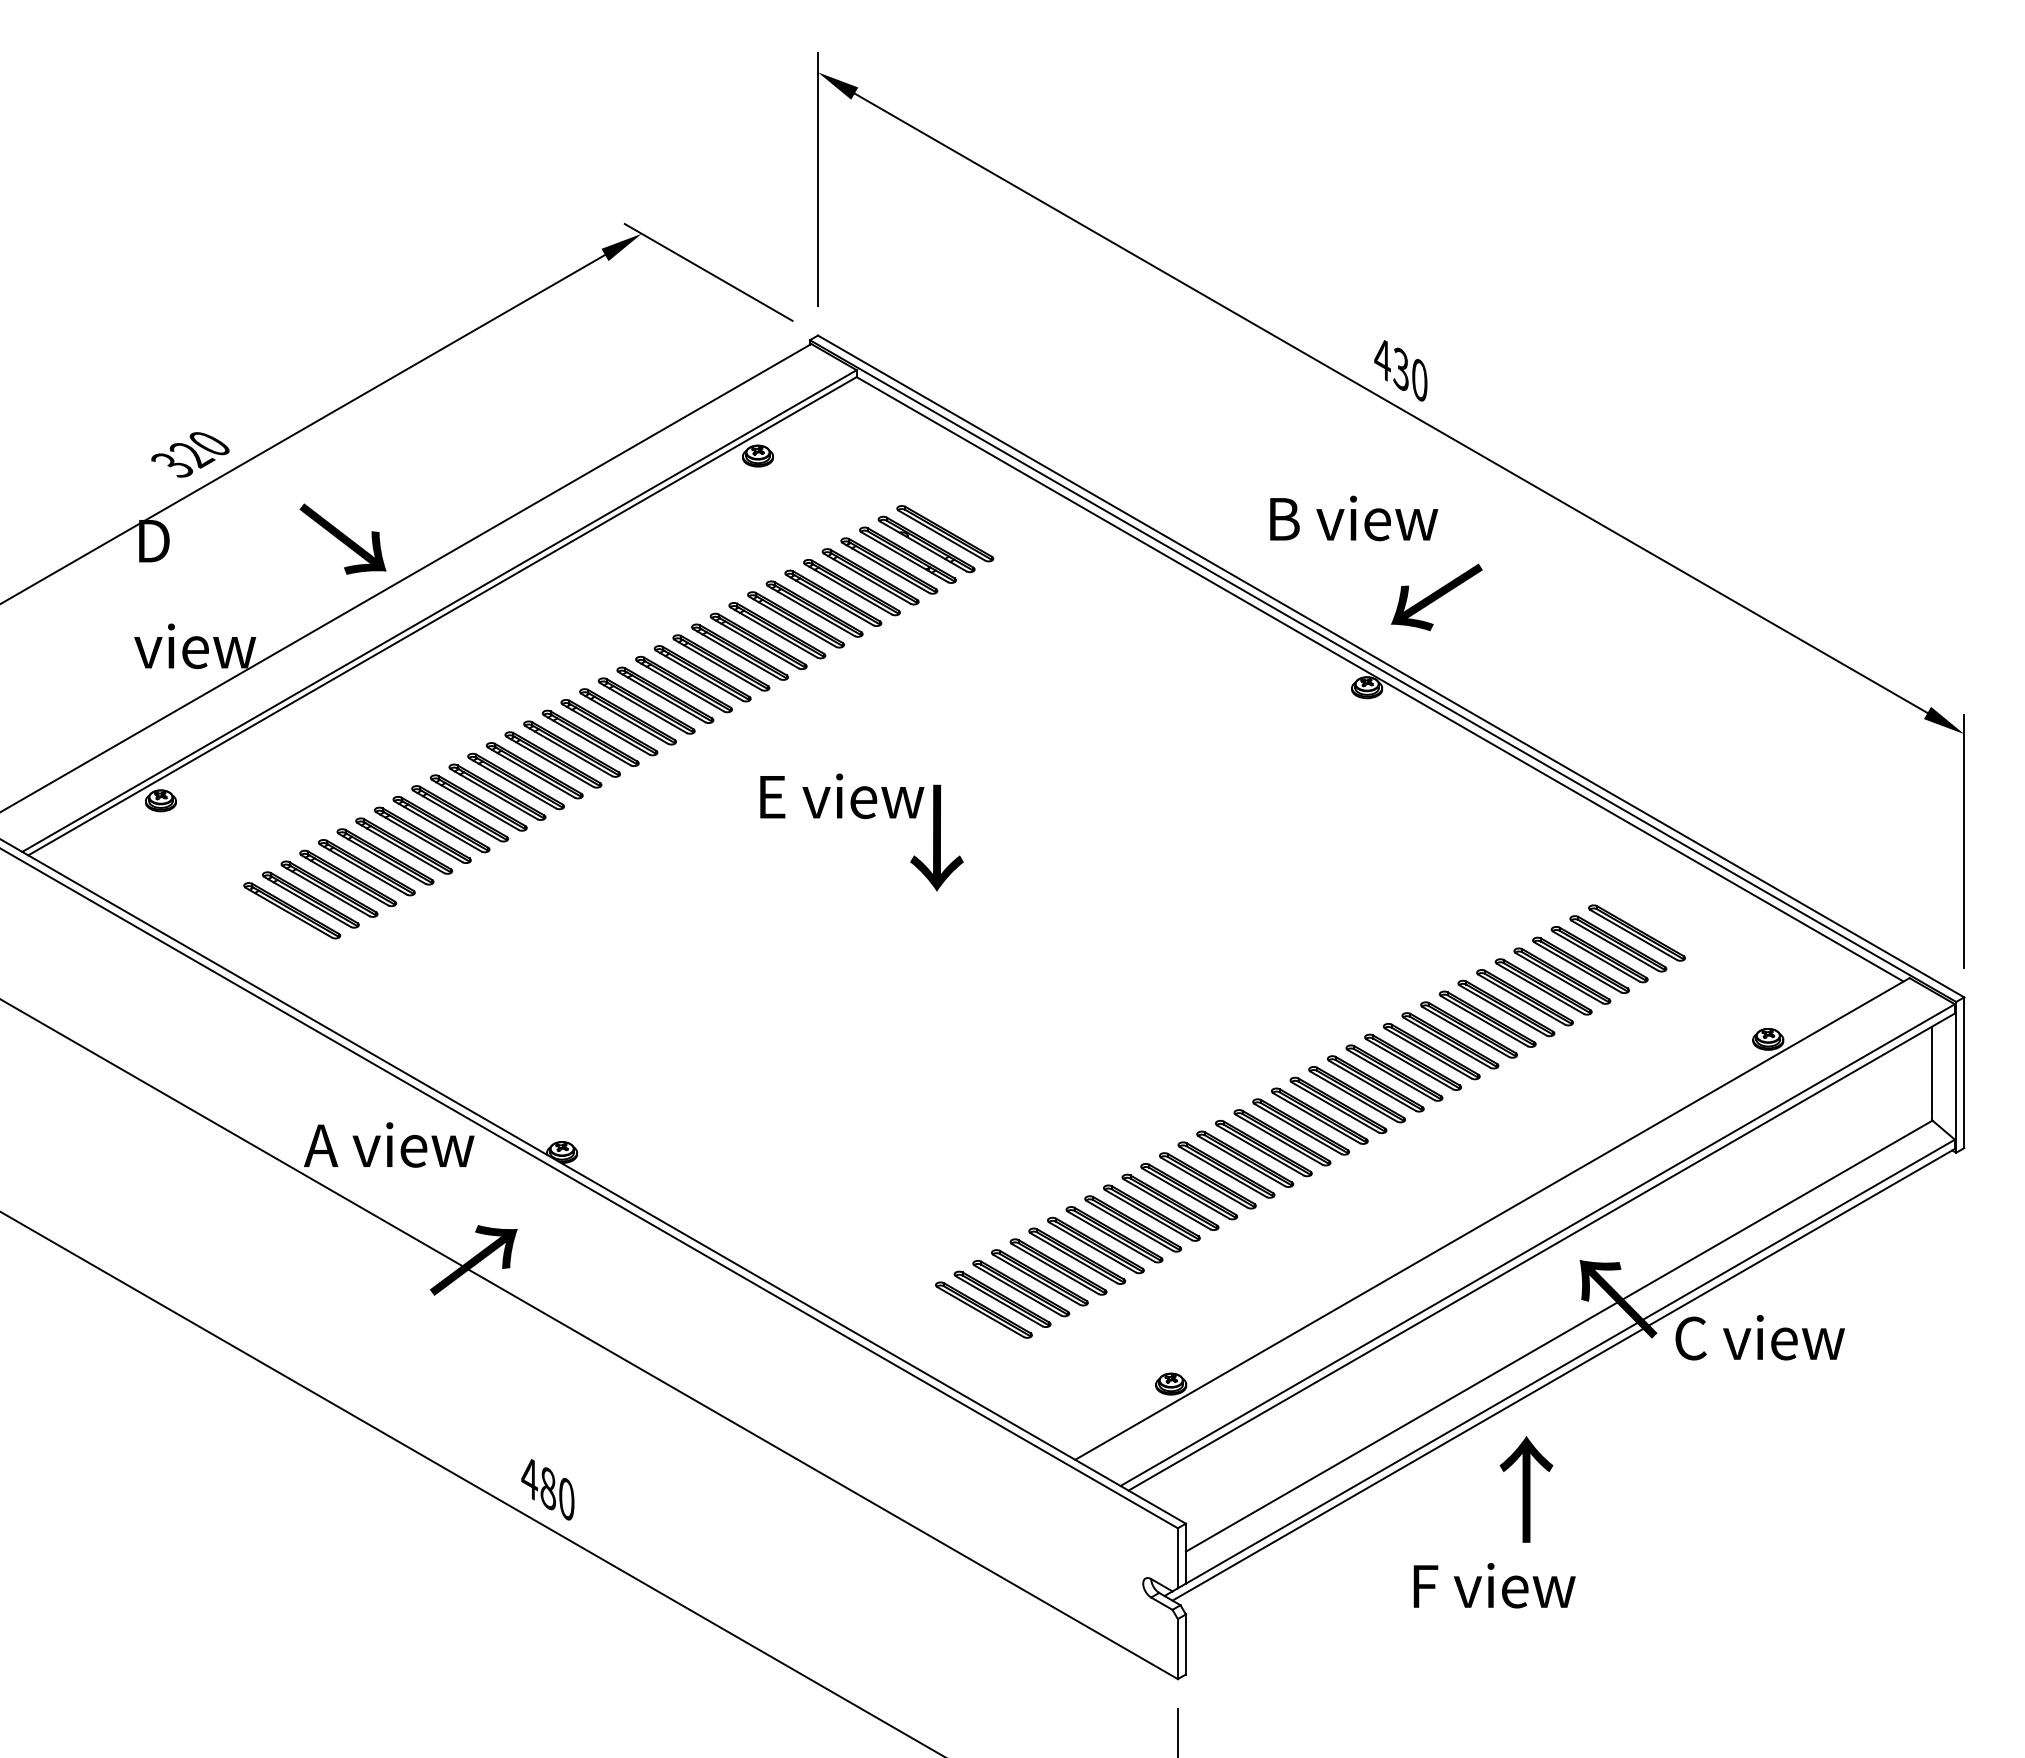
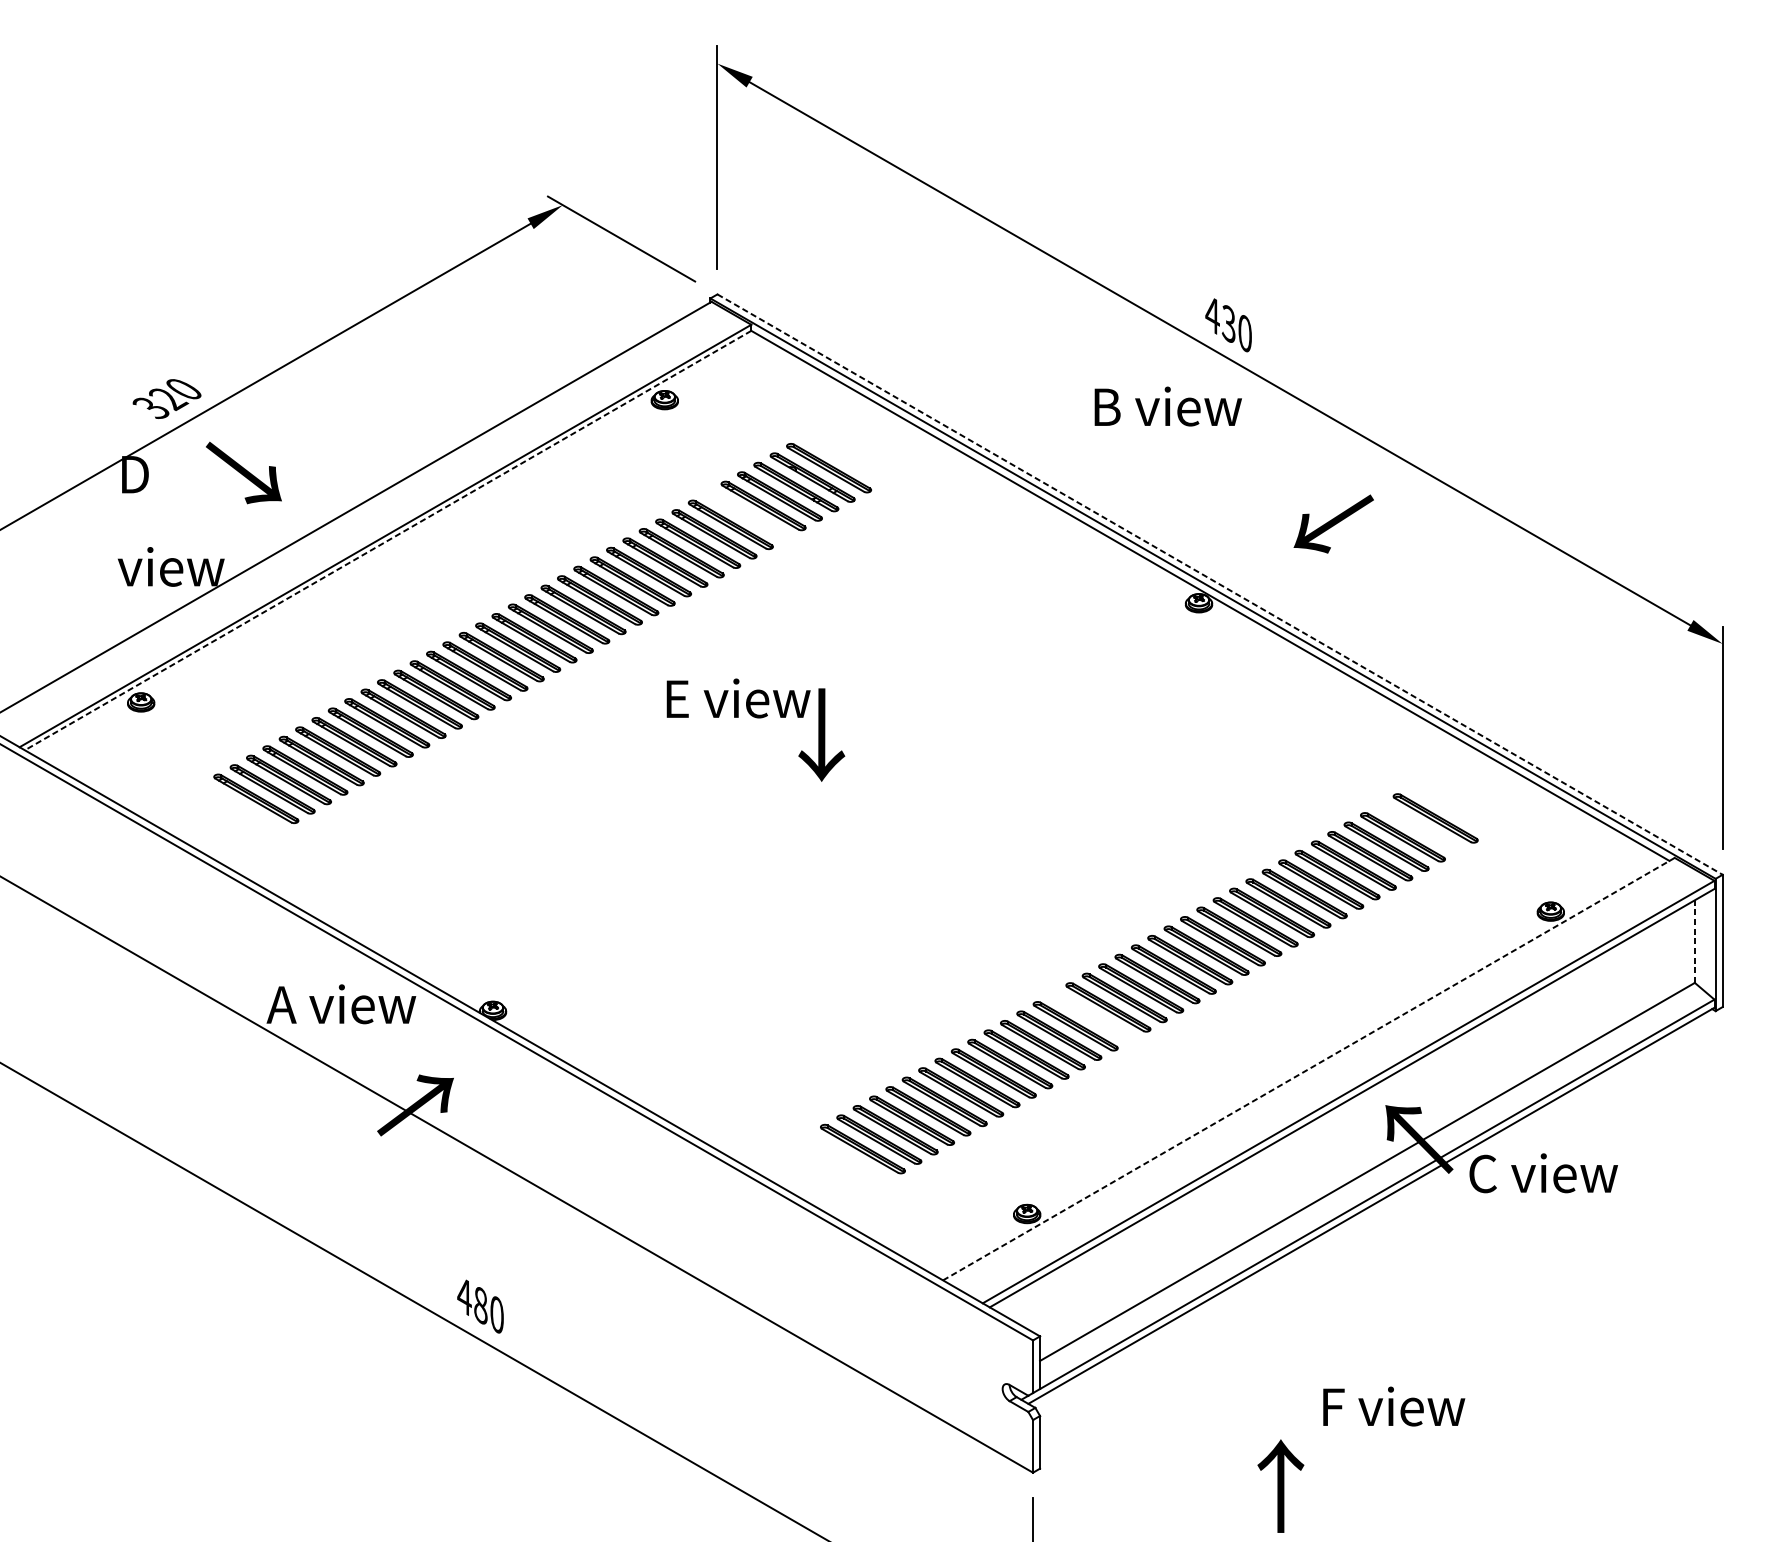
text: (1354, 518) -> (1168, 406), moved
text: (342, 538) -> (243, 472), moved
part: (851, 587) -> (746, 515), removed
text: (1436, 597) -> (1333, 524), moved
line: (442, 616) -> (388, 540), solid -> dashed
line: (1391, 666) -> (1220, 584), solid -> dashed
part: (1618, 943) -> (1419, 827), removed
line: (1932, 1073) -> (1694, 941), solid -> dashed
part: (1245, 1158) -> (1092, 1016), removed
line: (1492, 1218) -> (1308, 1068), solid -> dashed
text: (1526, 1489) -> (1280, 1486), moved
text: (1494, 1585) -> (1394, 1406), moved

